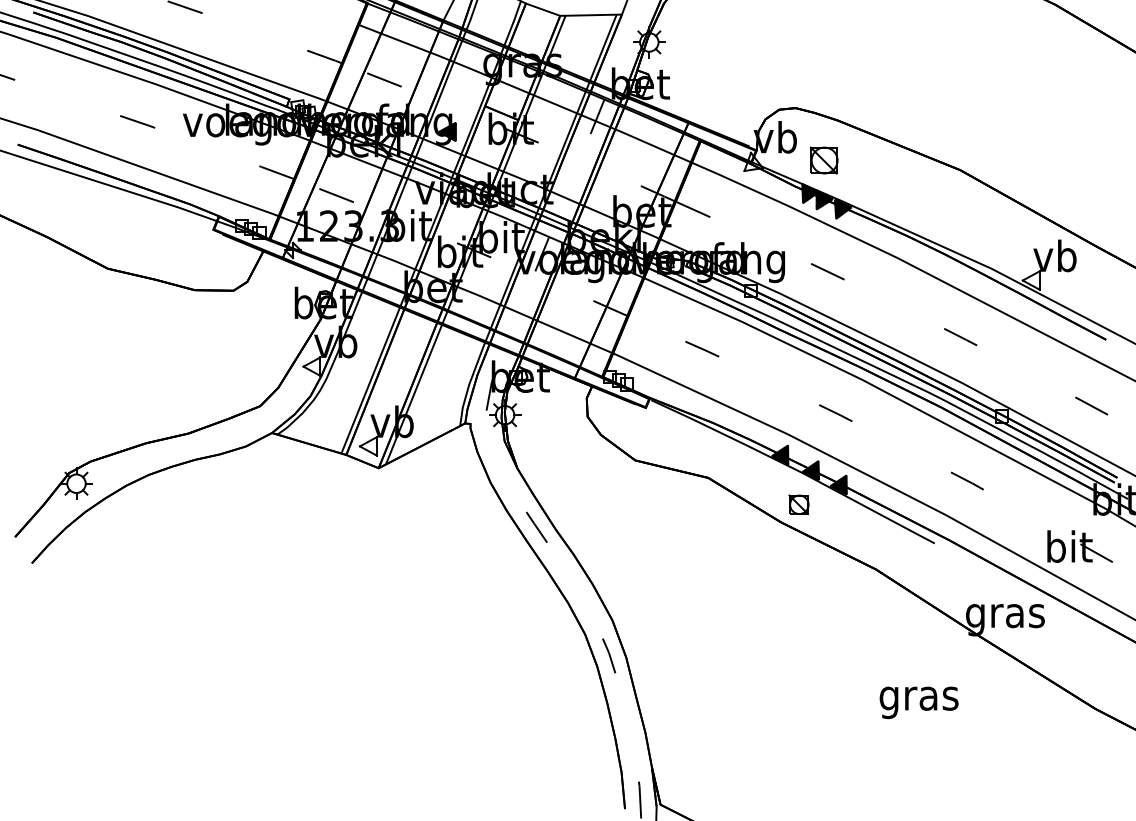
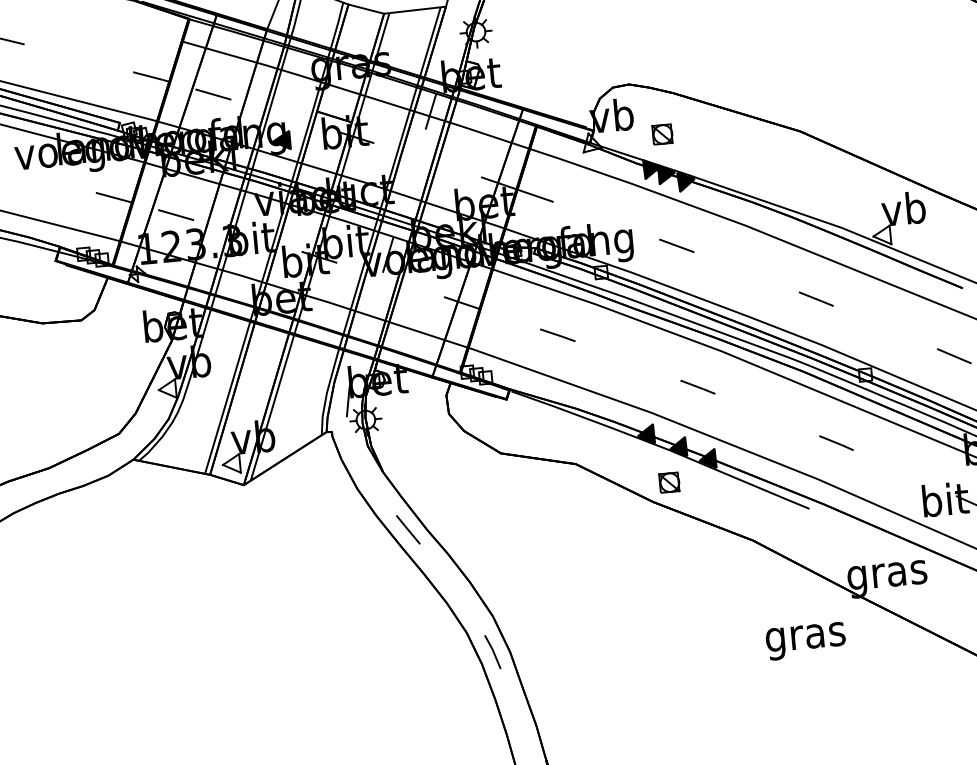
part: (823, 160) -> (662, 134), size x0.71
text: (918, 702) -> (805, 641), moved

